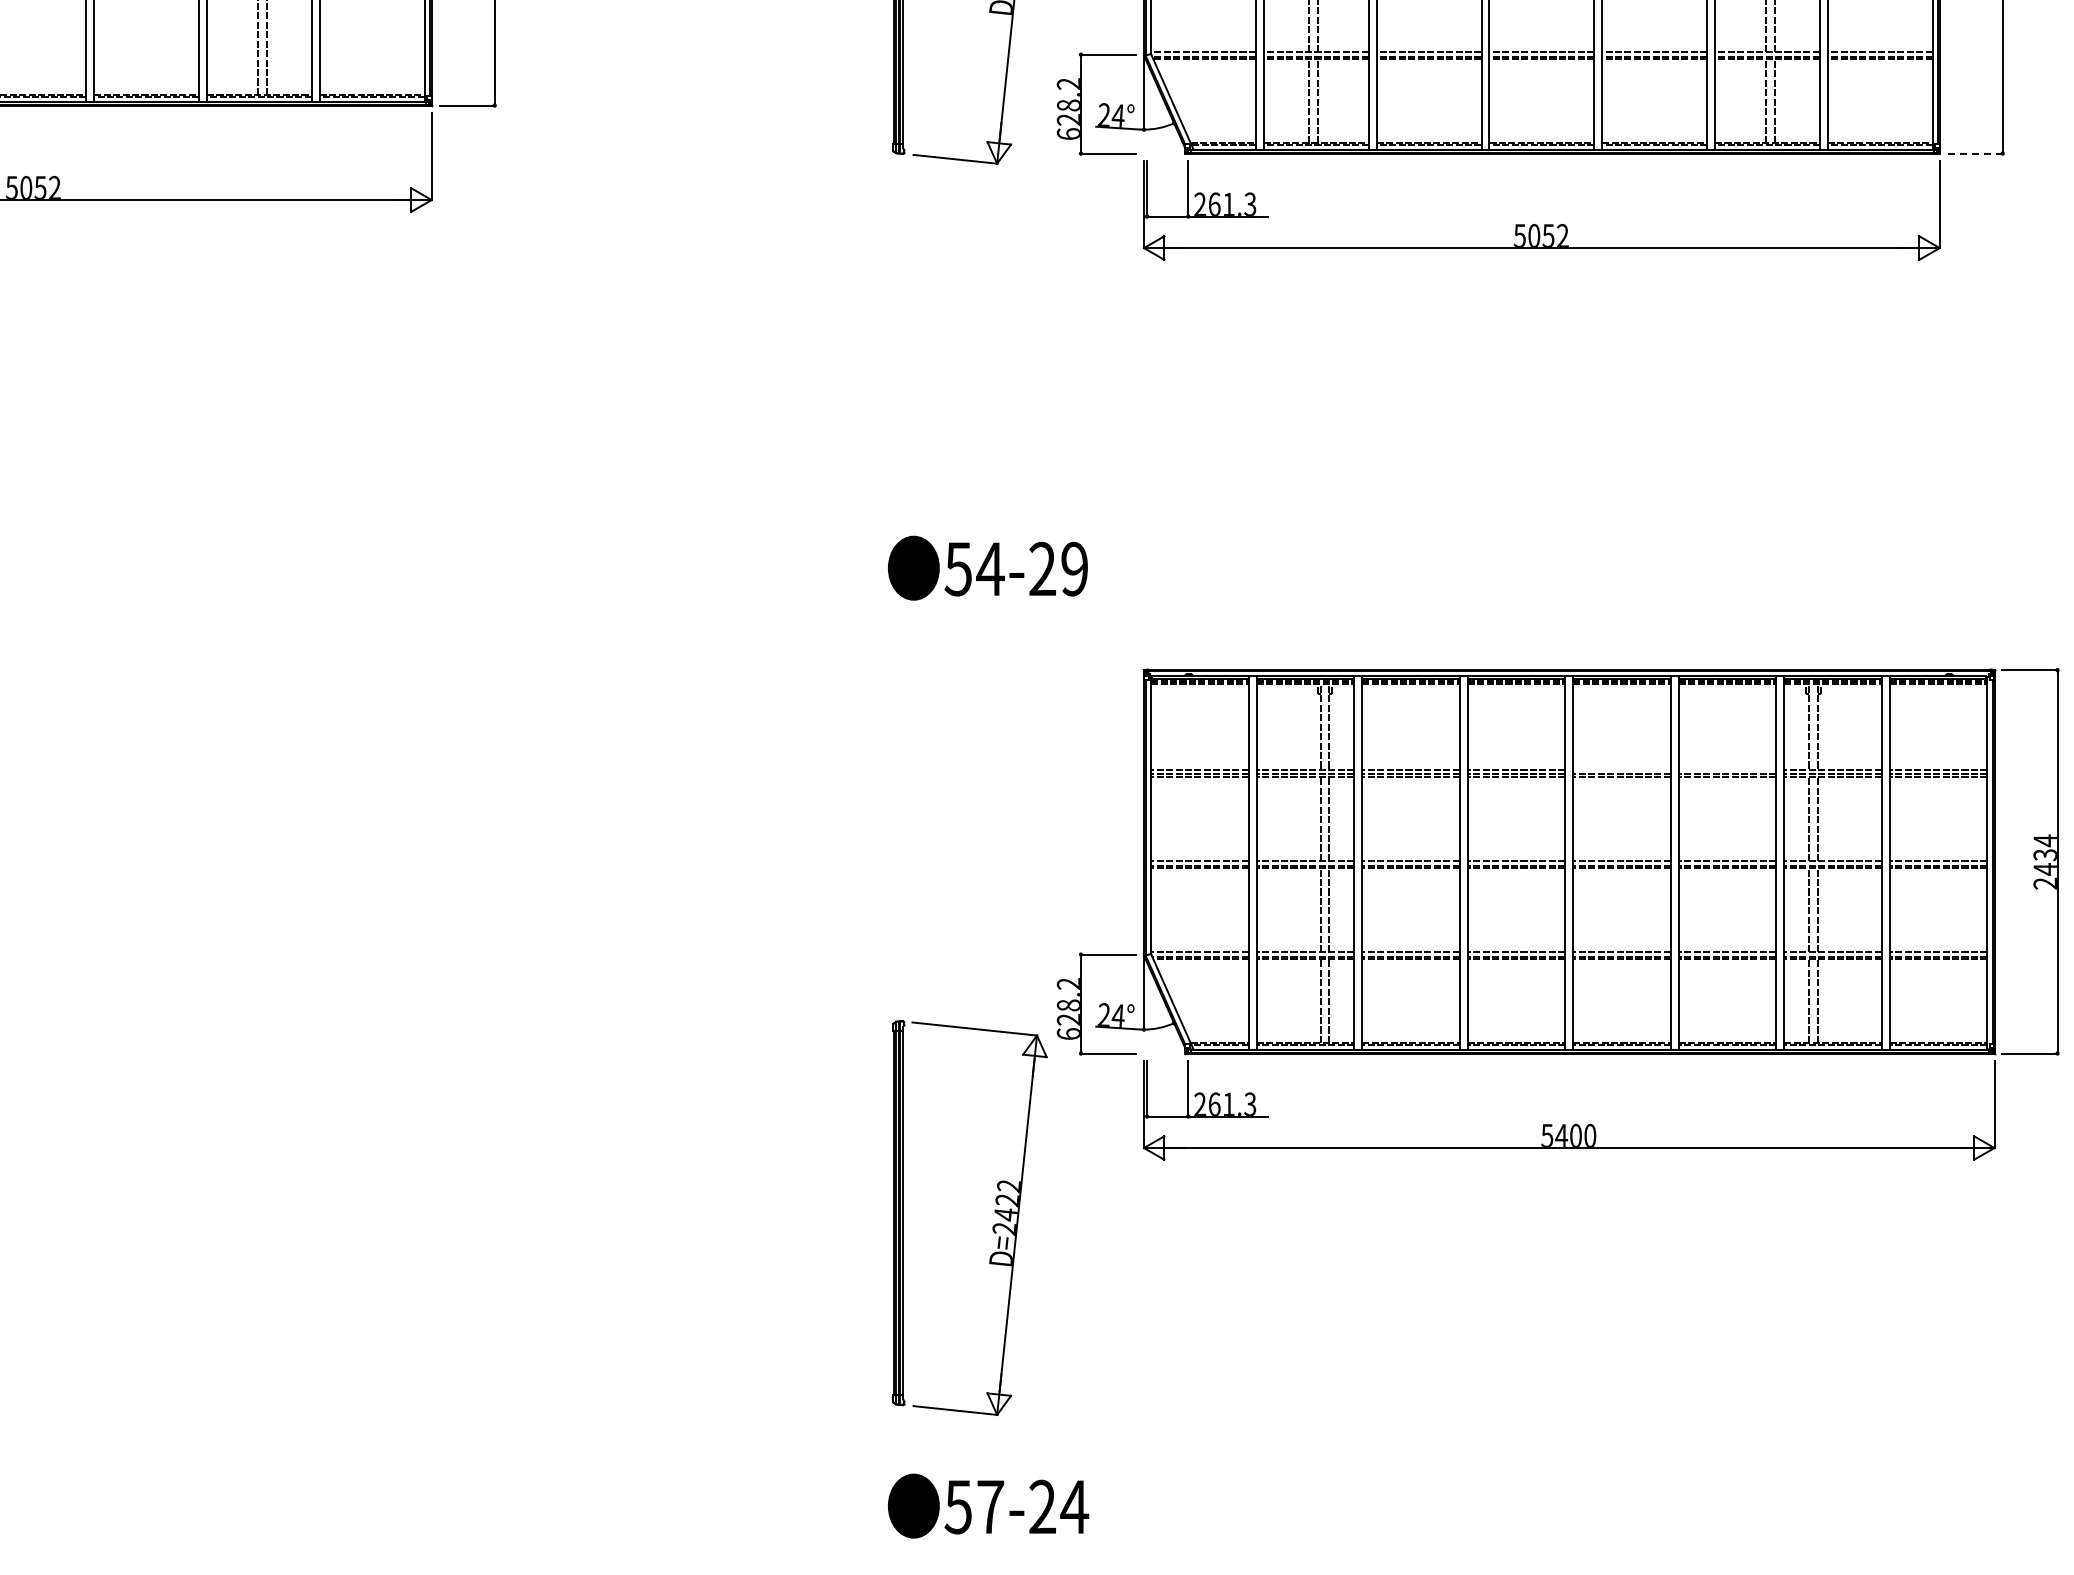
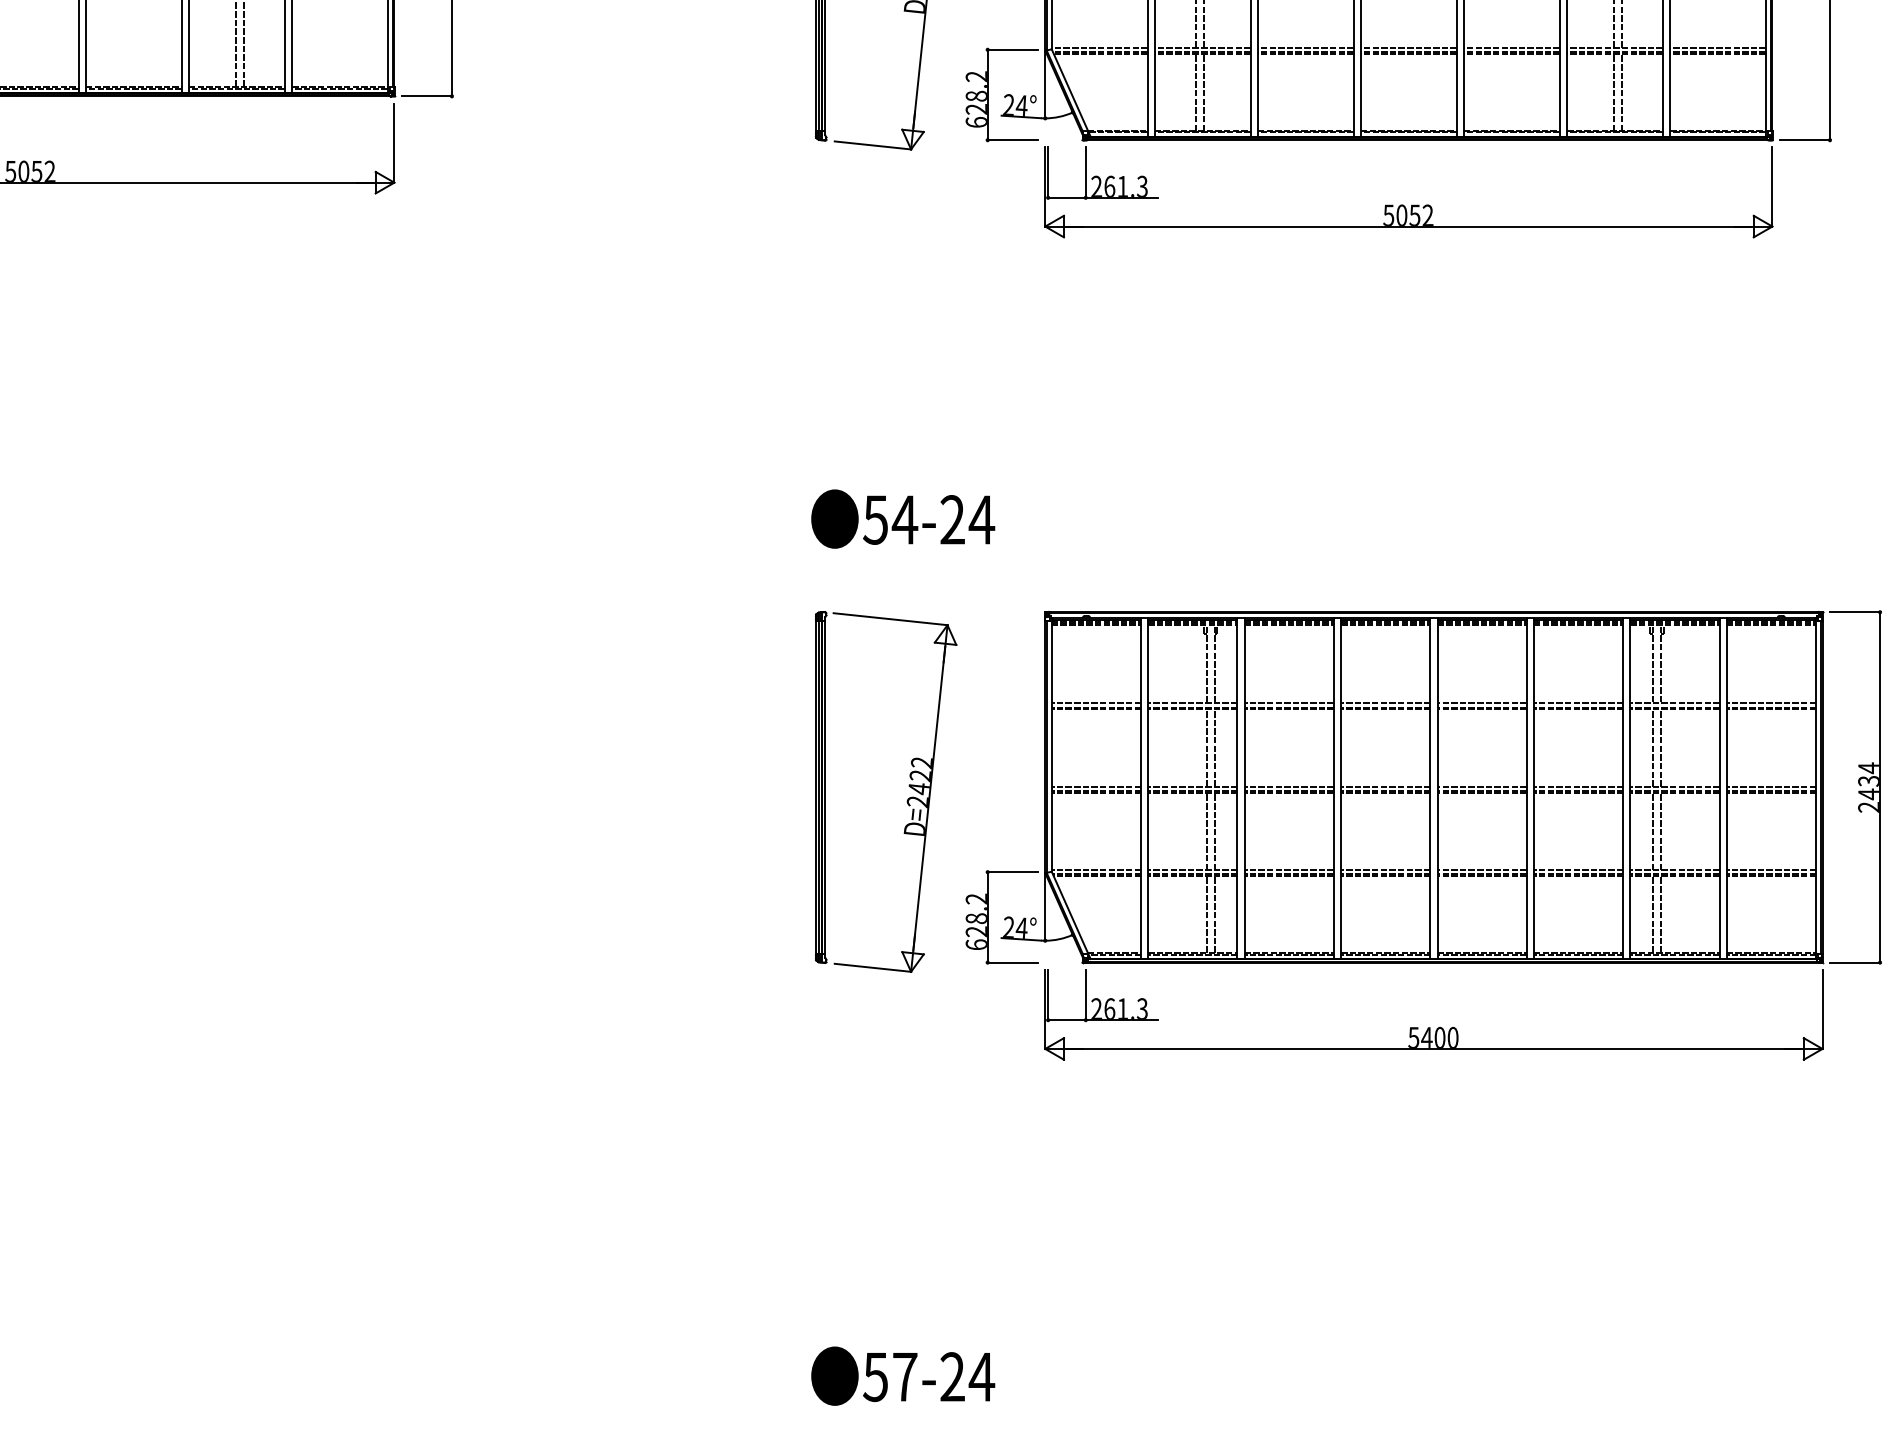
line: (1975, 153) -> (1805, 140), dashed -> solid
text: (1074, 568) -> (981, 519), 54-29 -> 54-24
line: (1621, 769) -> (1481, 703), added
line: (1727, 769) -> (1578, 703), added
part: (992, 1228) -> (906, 801), moved

